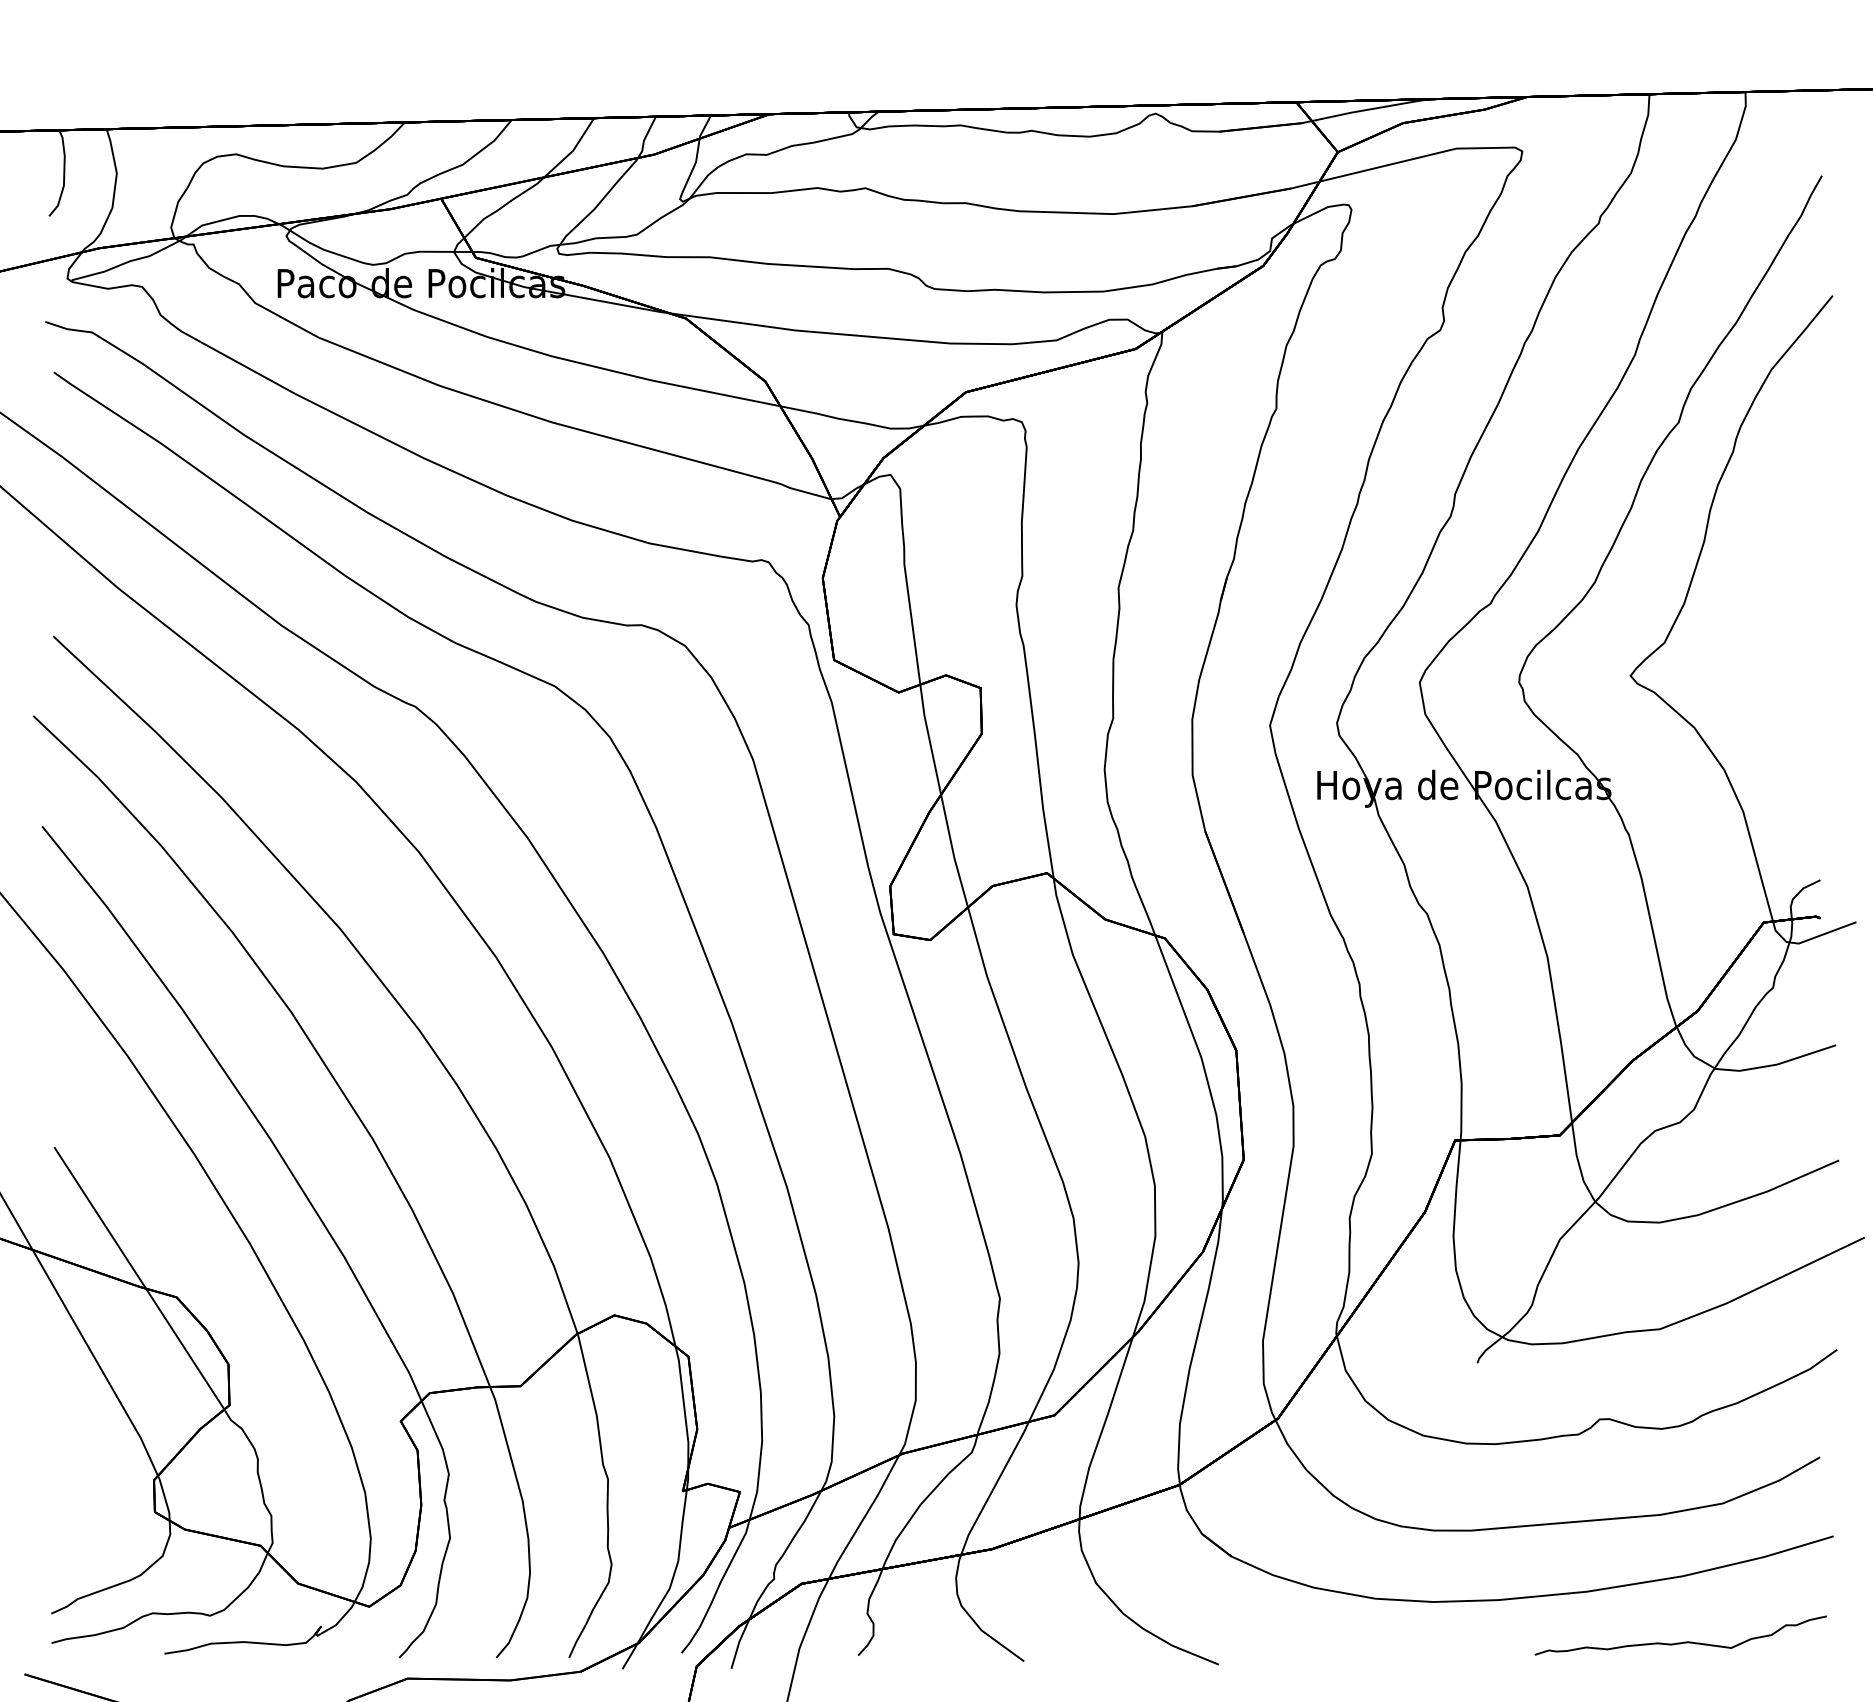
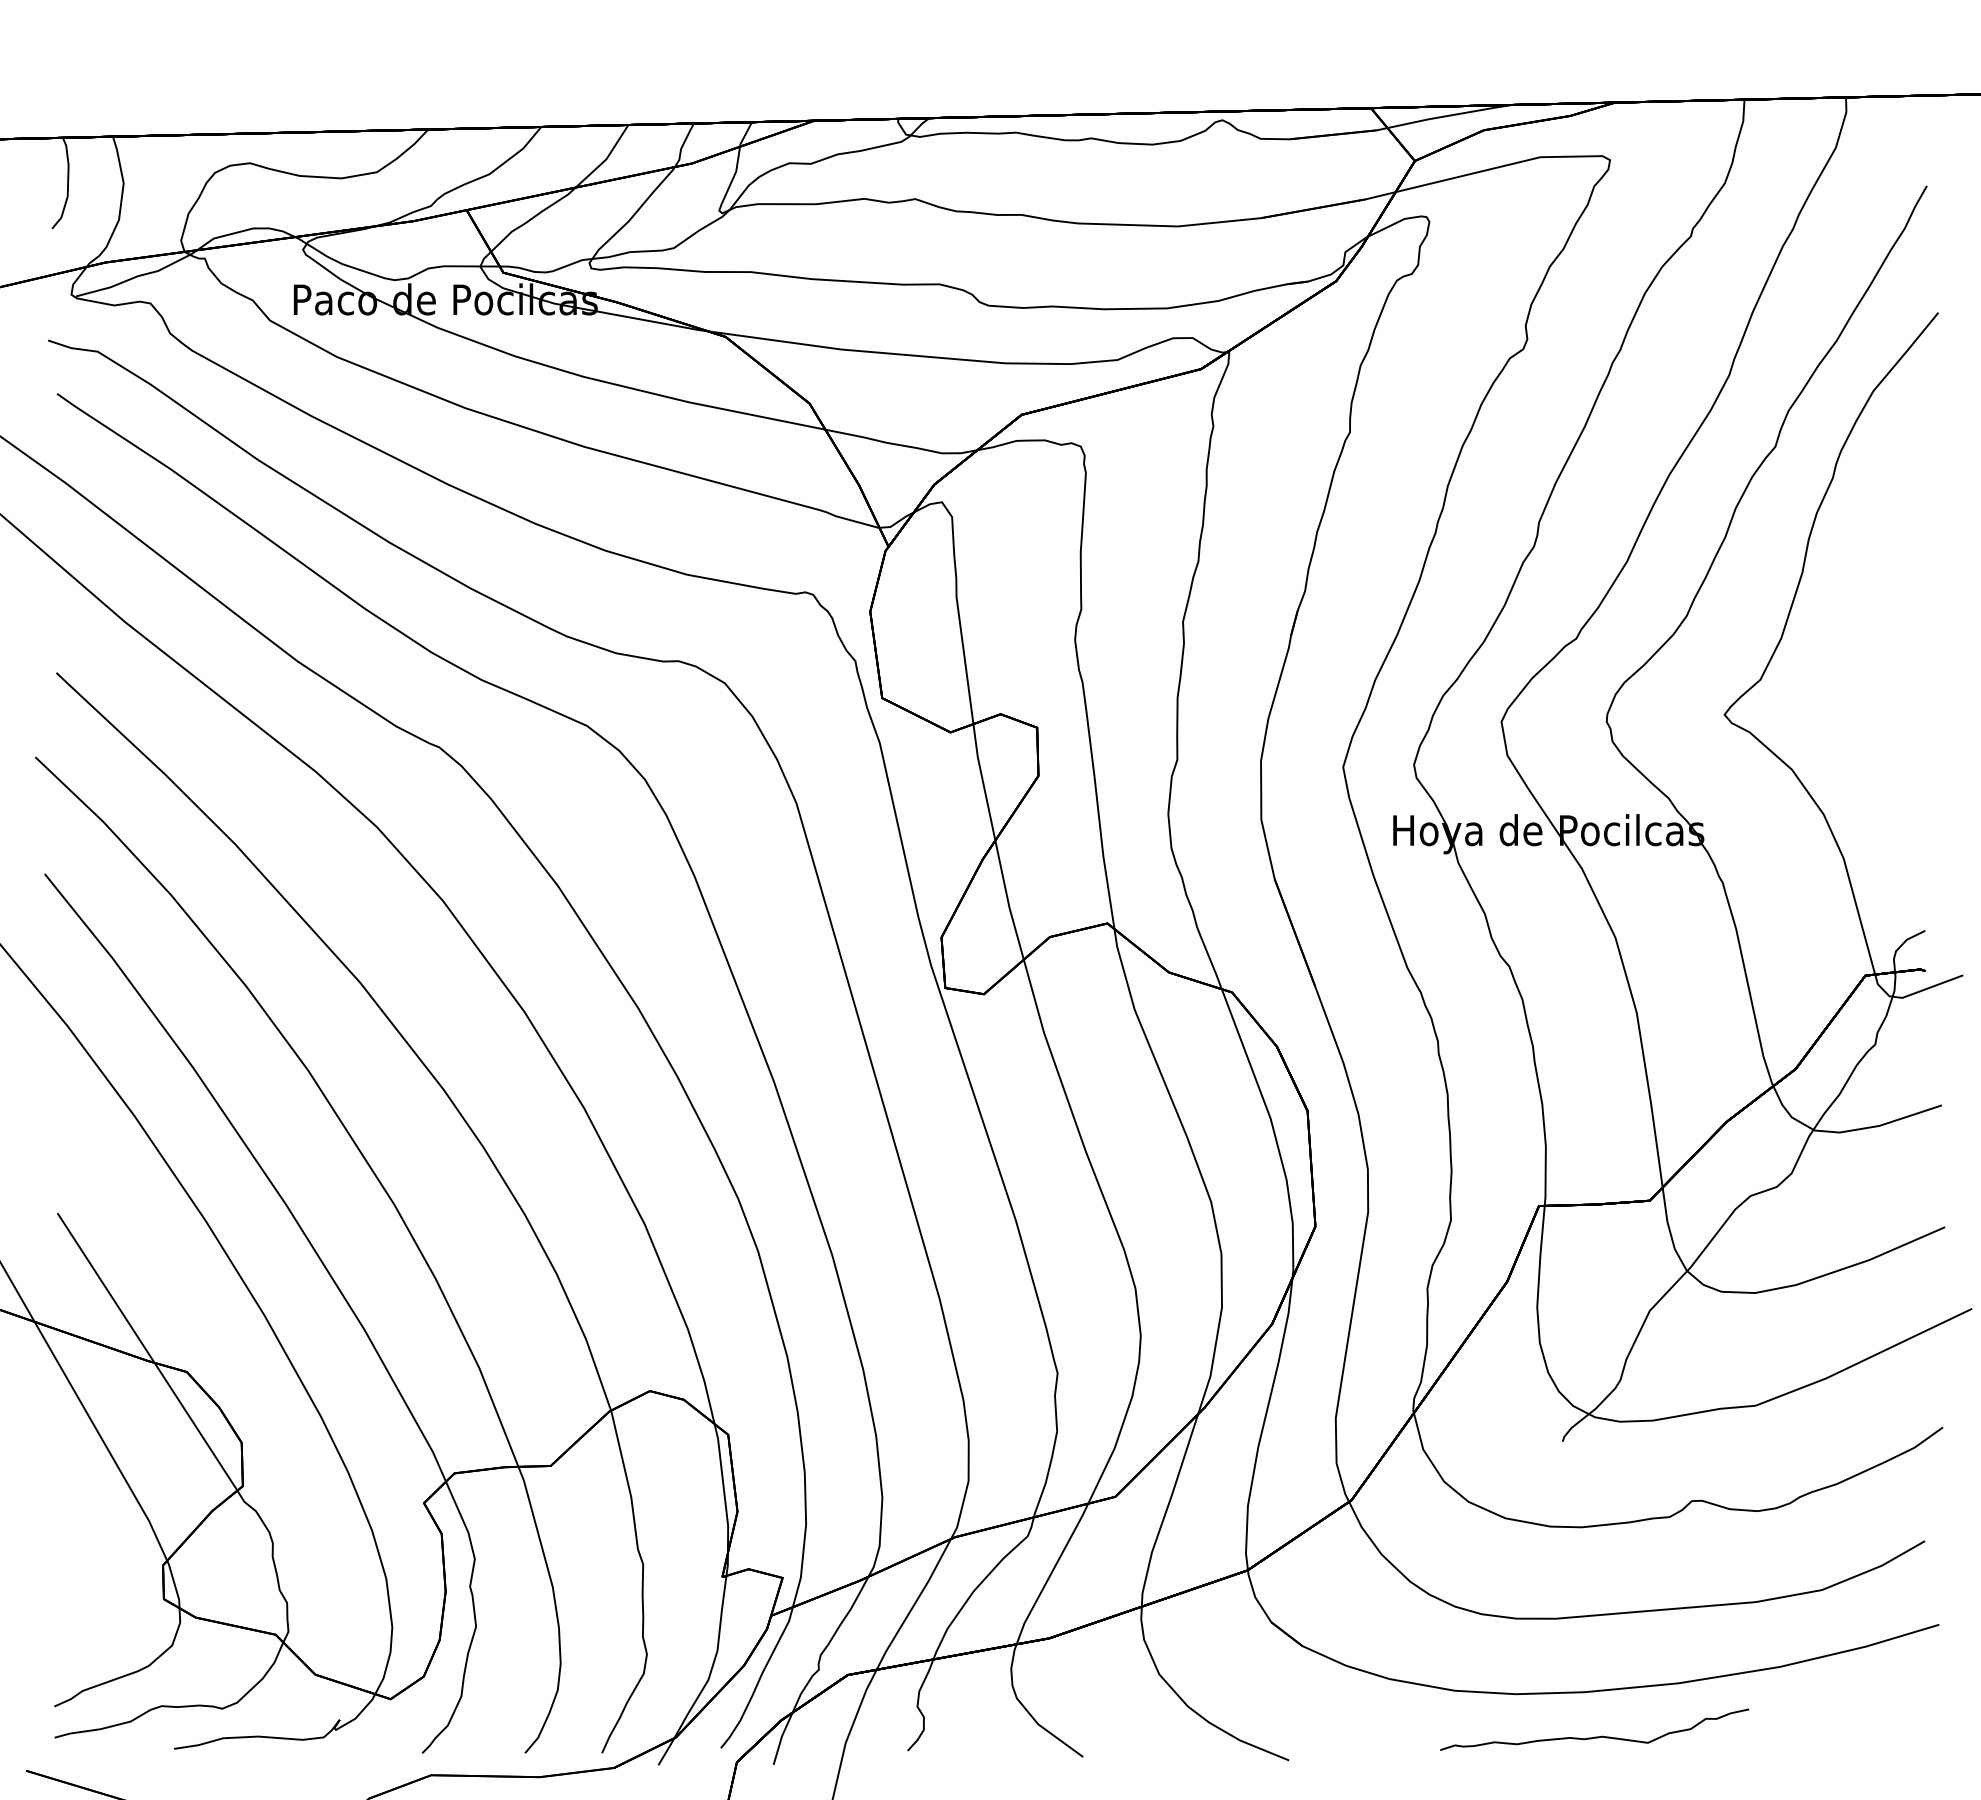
curve: (1680, 1641) -> (1594, 1736), moved

